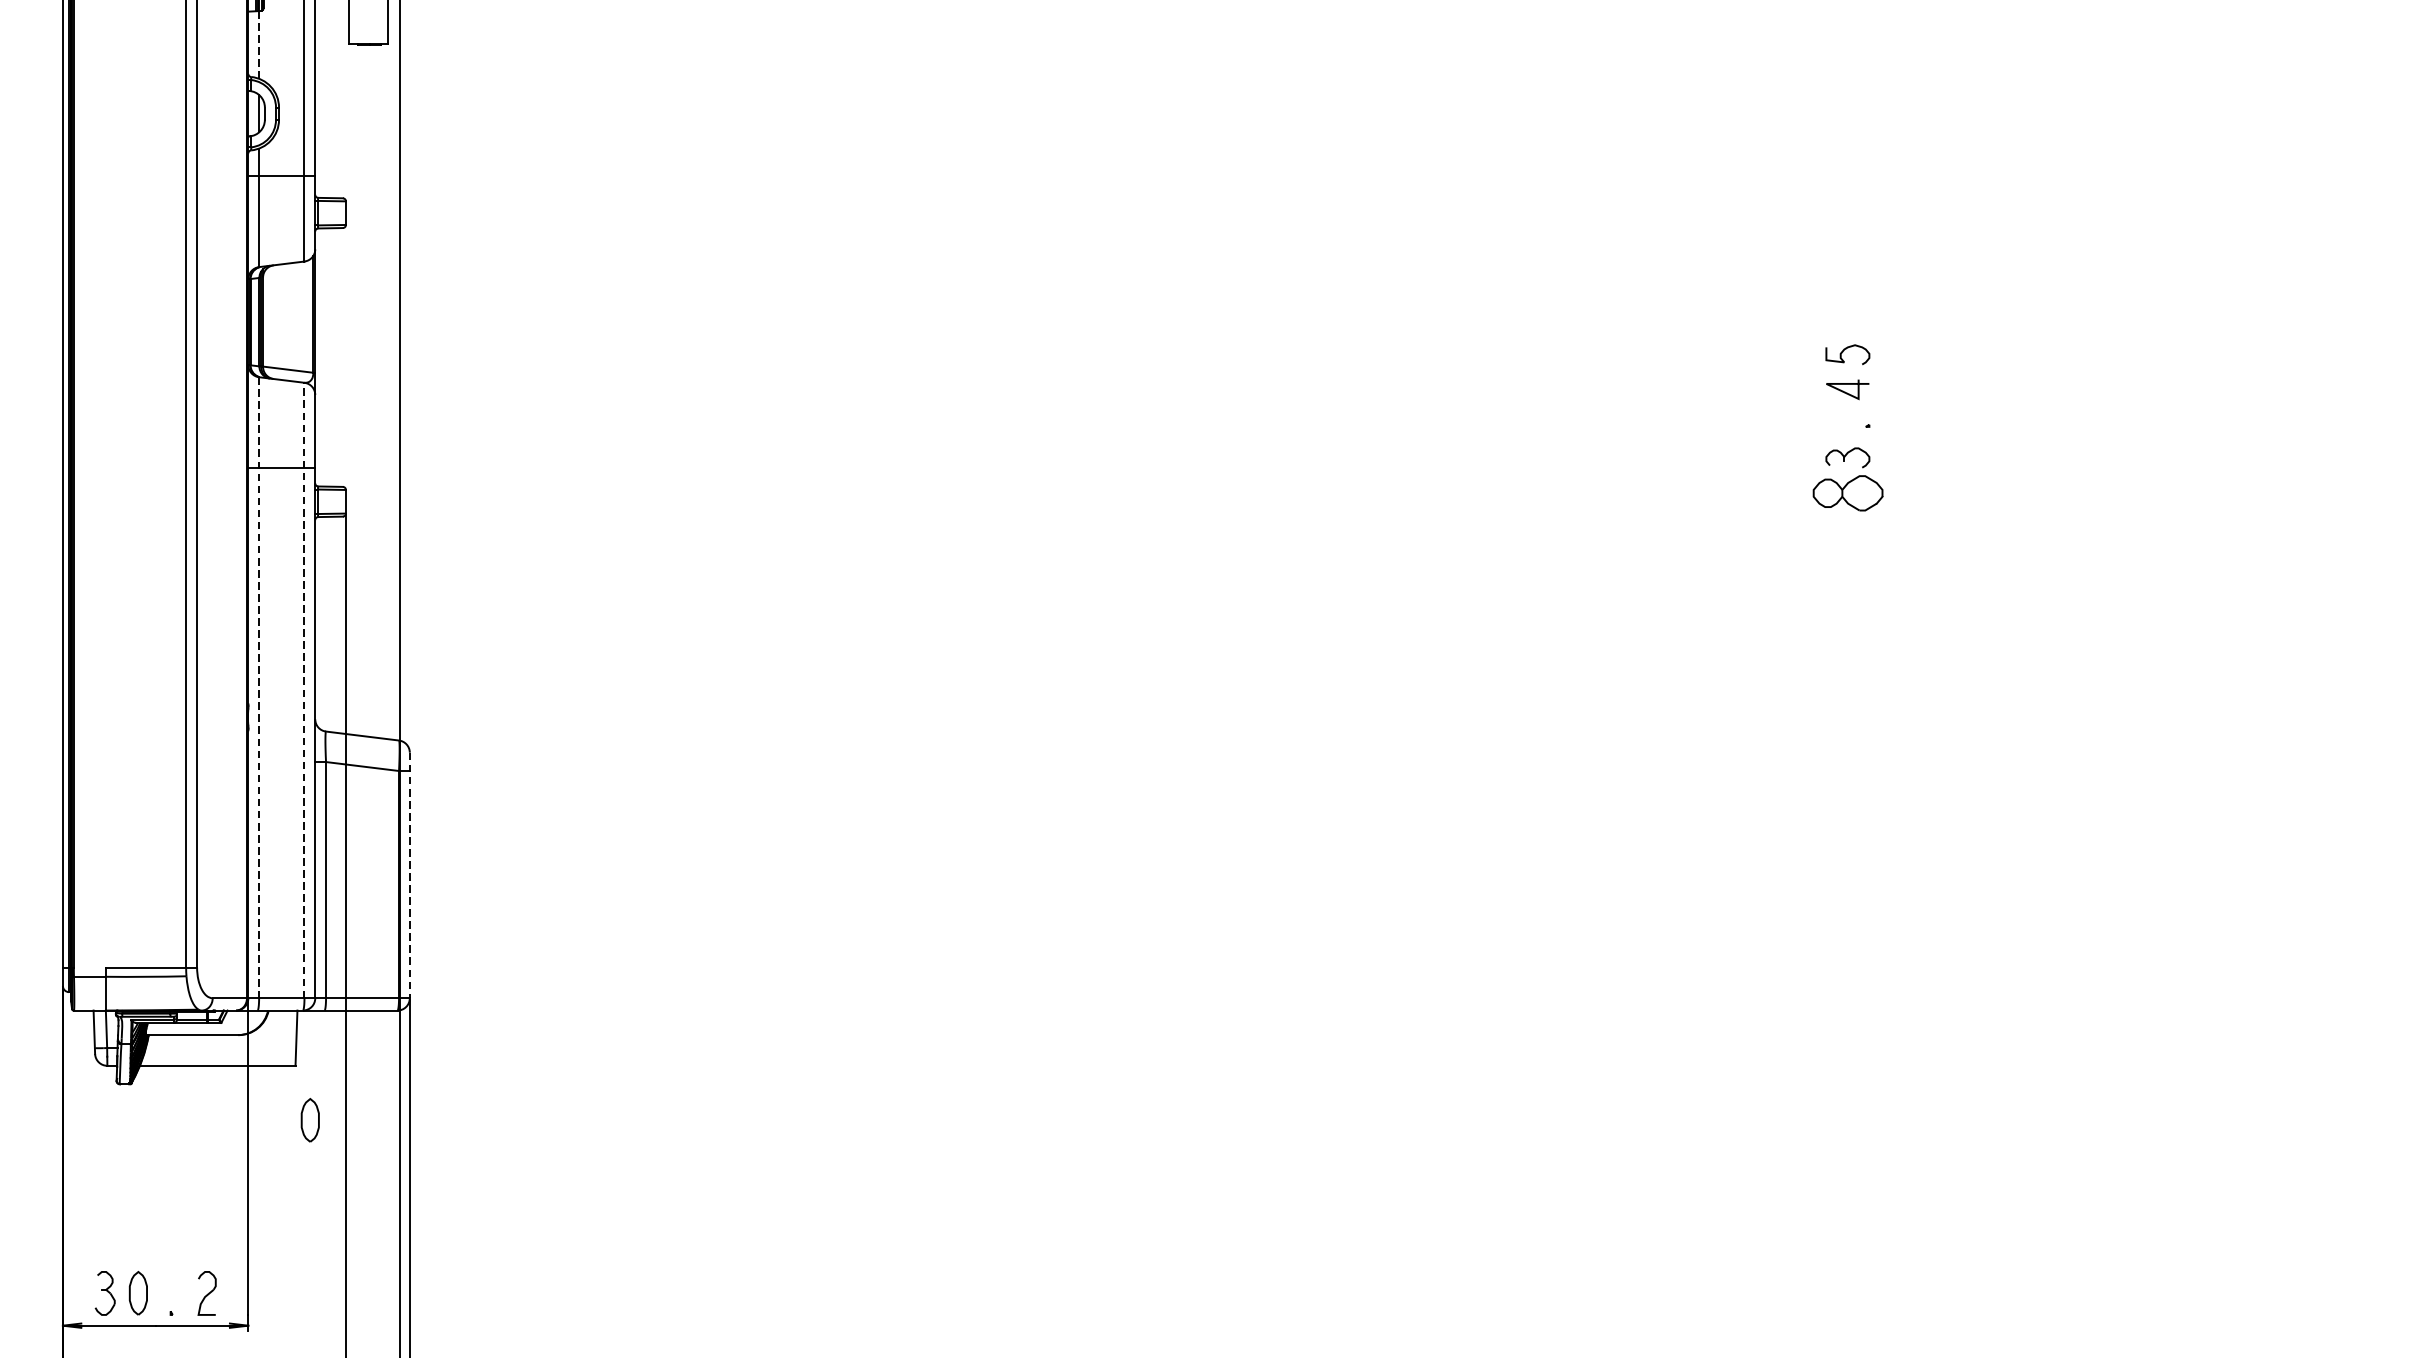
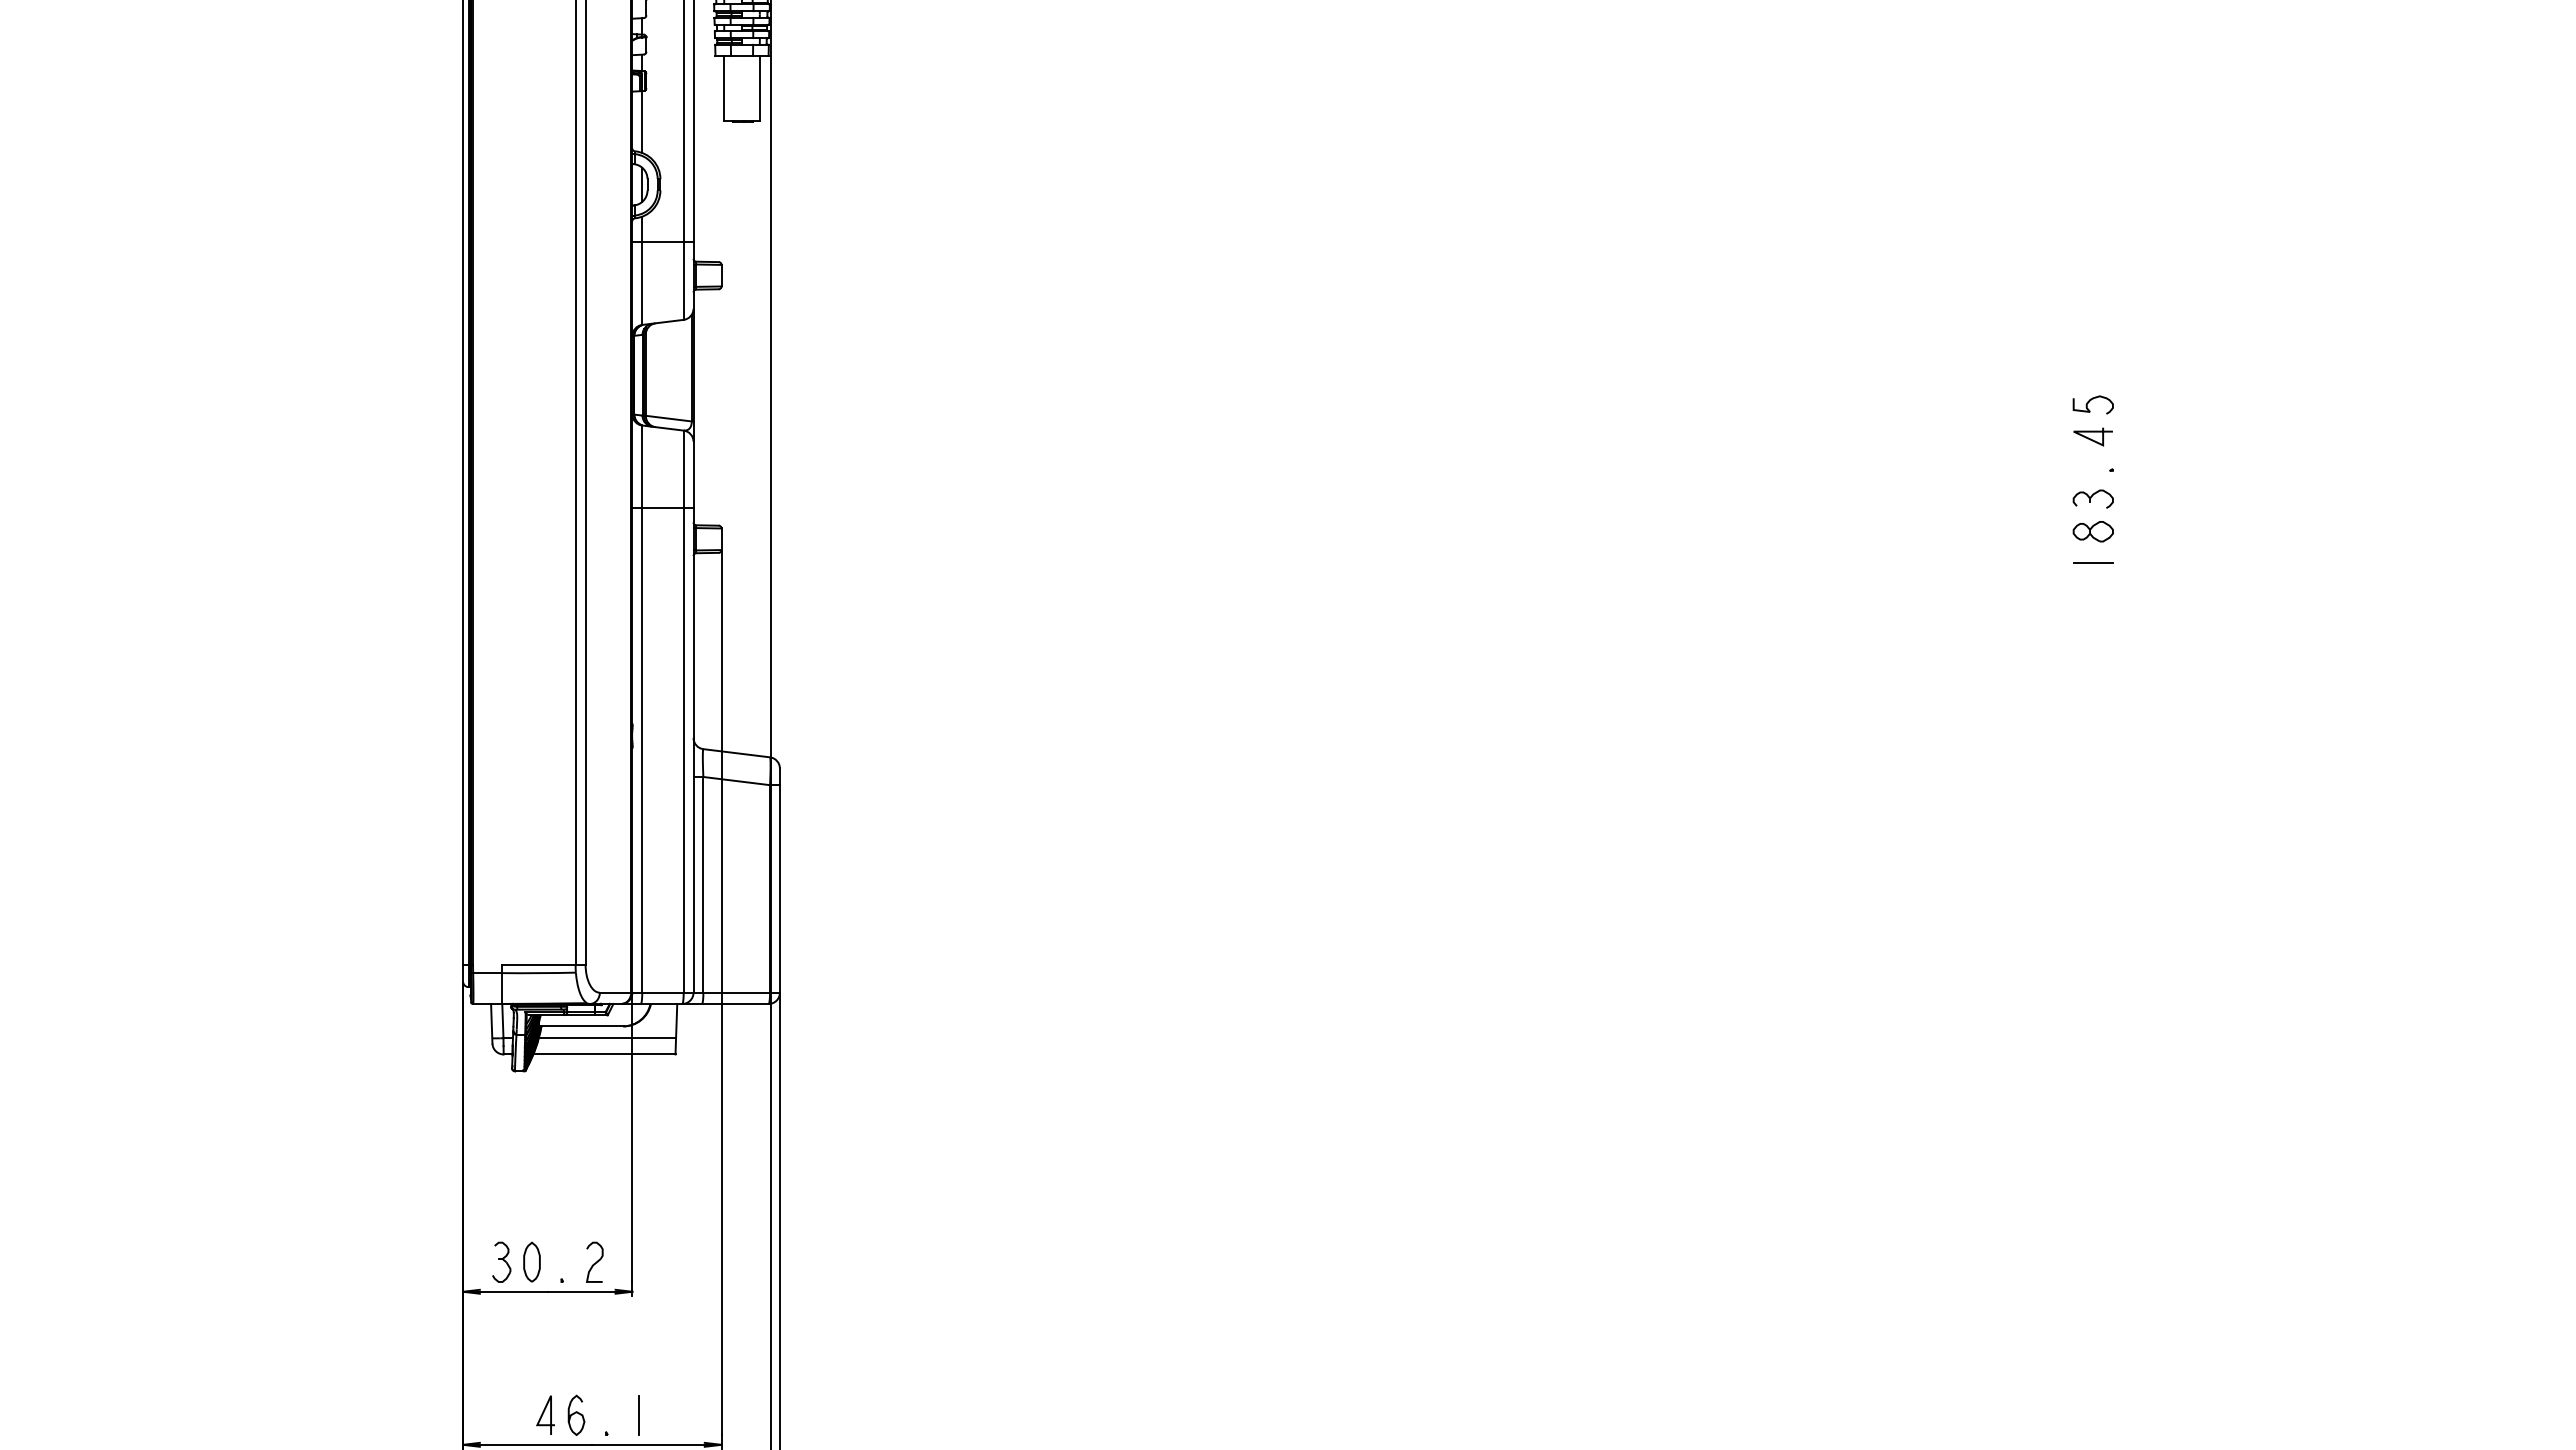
line: (259, 45) -> (642, 122), dashed -> solid
part: (1846, 493) -> (2092, 531), size x0.62
line: (1846, 528) -> (2092, 563), added
line: (259, 688) -> (642, 709), dashed -> solid
line: (304, 690) -> (683, 711), dashed -> solid
line: (409, 876) -> (779, 881), dashed -> solid
line: (221, 1048) -> (607, 1038), added
part: (309, 1119) -> (688, 1103), removed

